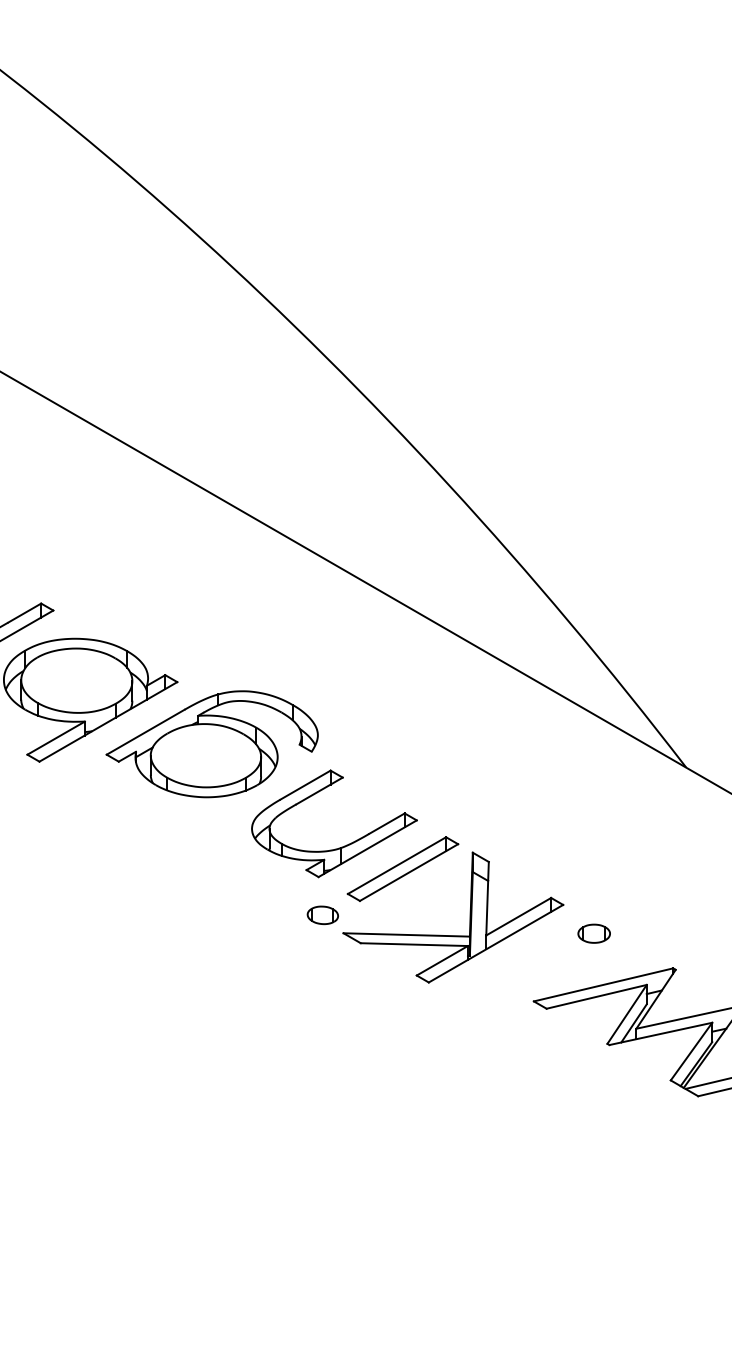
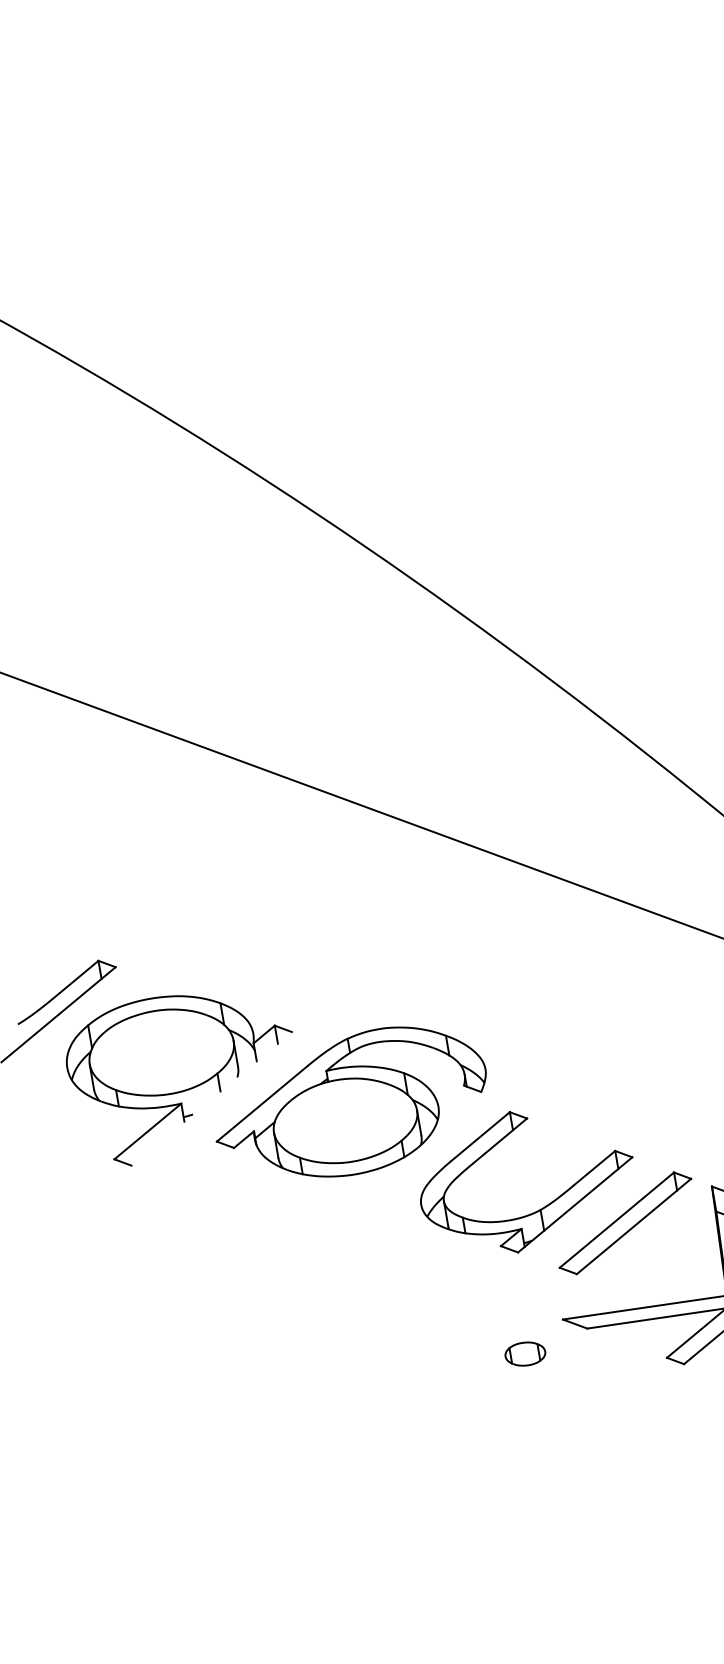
line: (108, 721) -> (211, 1098), removed
part: (322, 915) -> (524, 1354), moved

